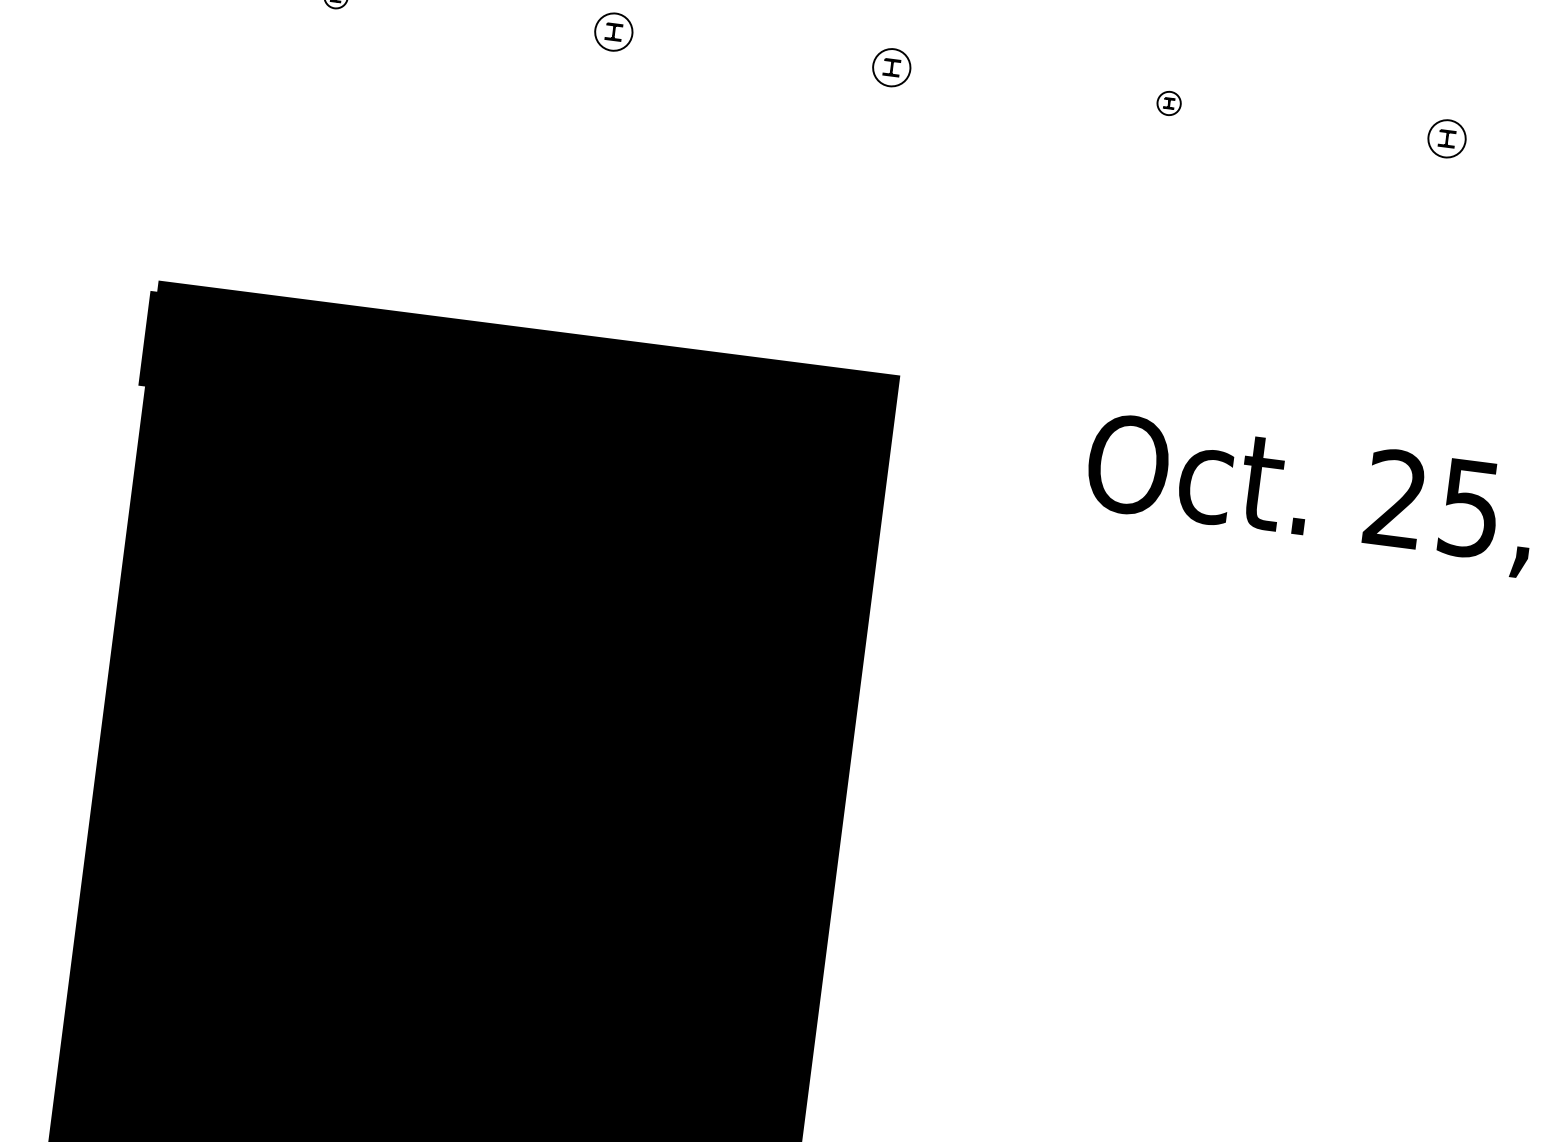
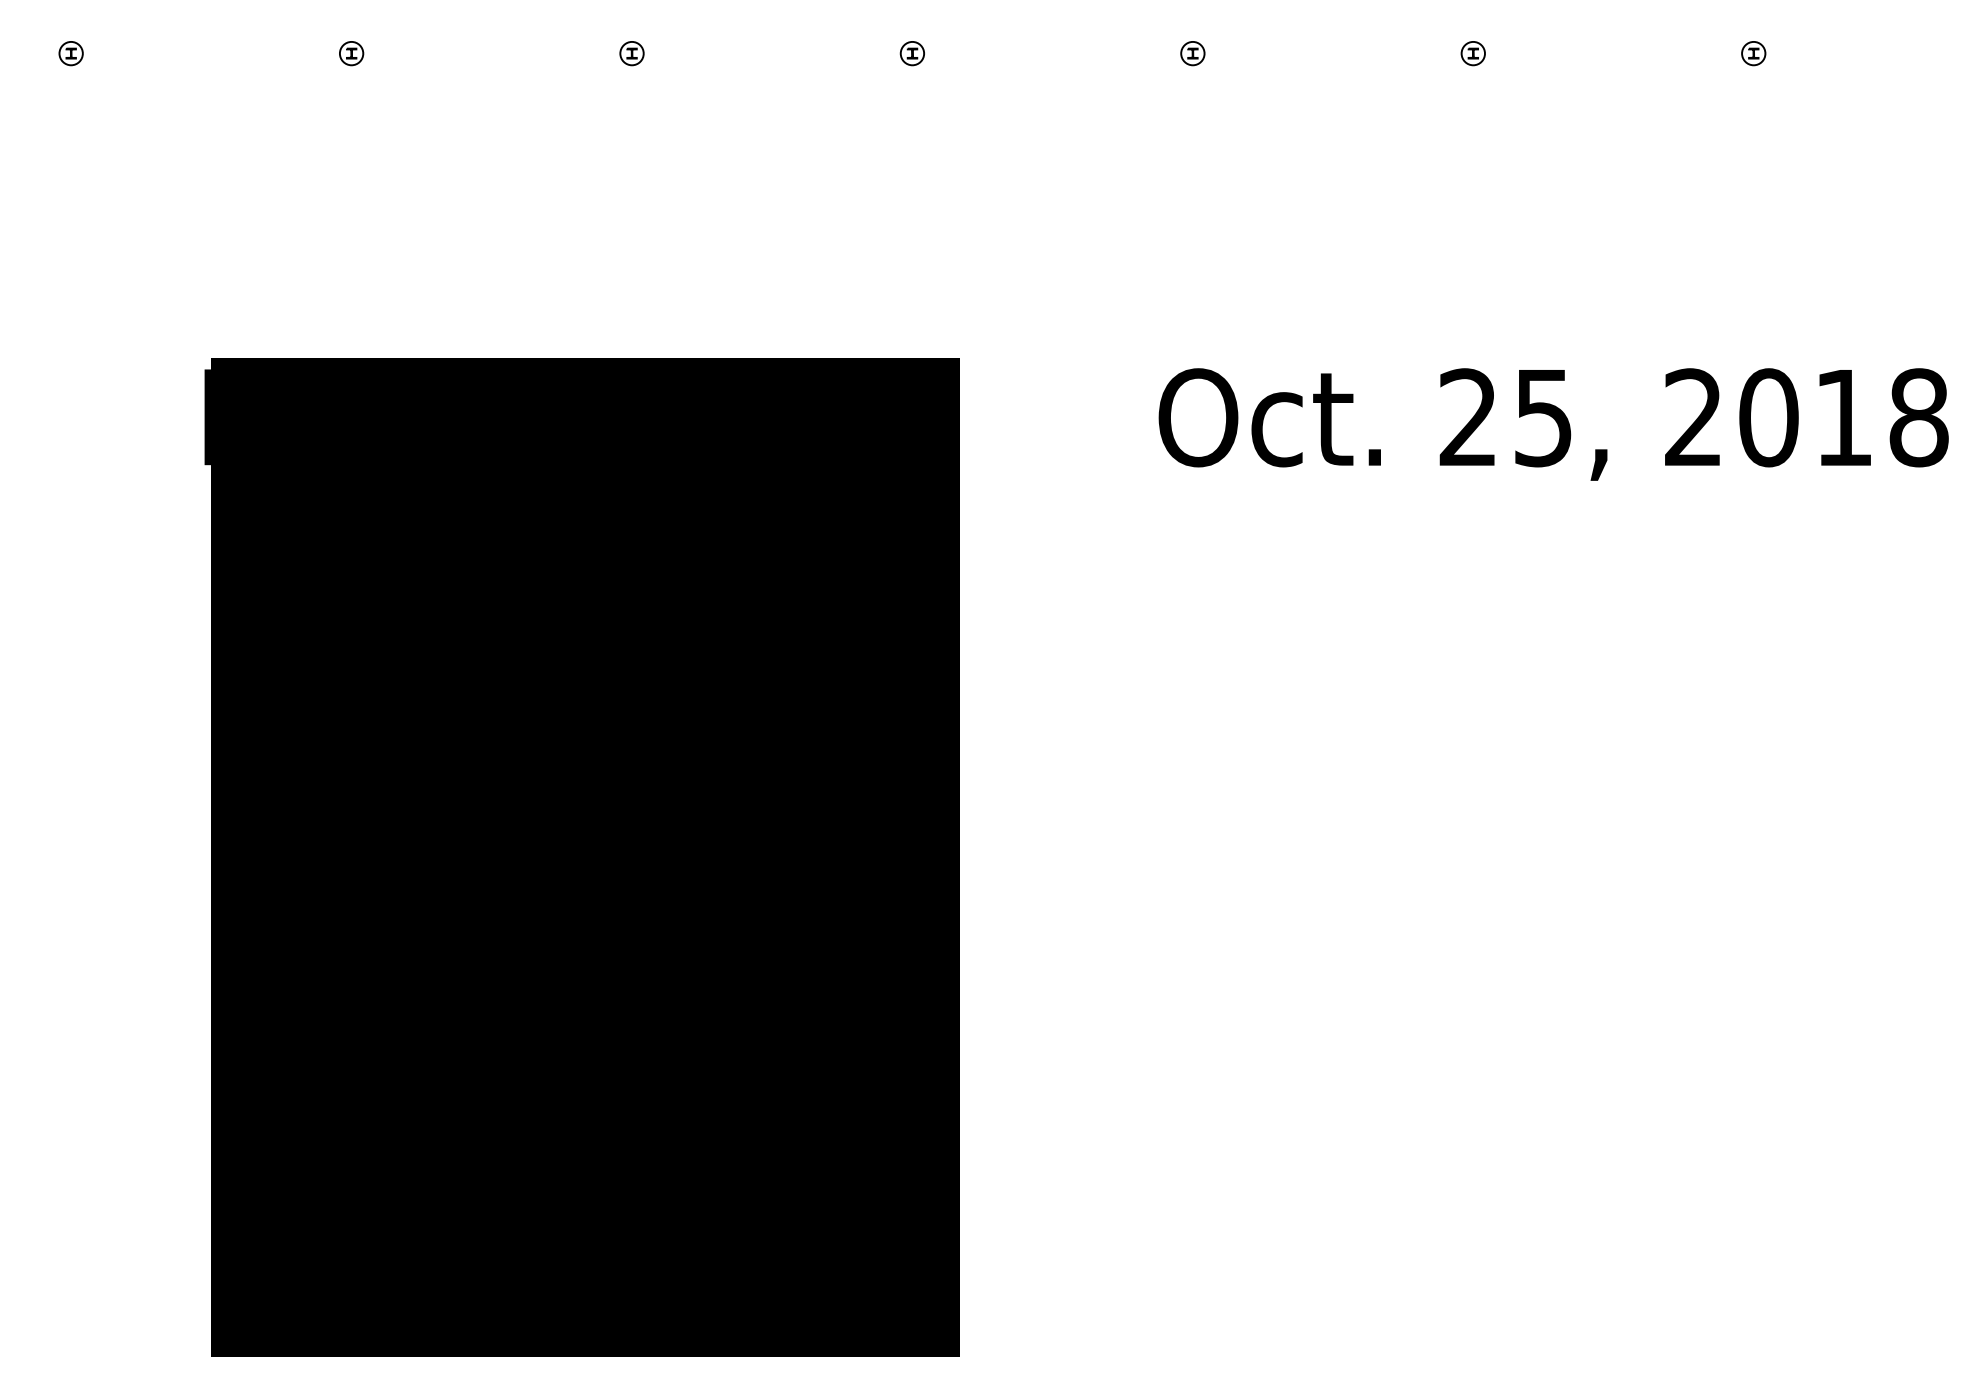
part: (613, 32) -> (631, 53), size x0.62
part: (890, 67) -> (911, 53), size x0.62
part: (1446, 138) -> (1472, 53), size x0.62

